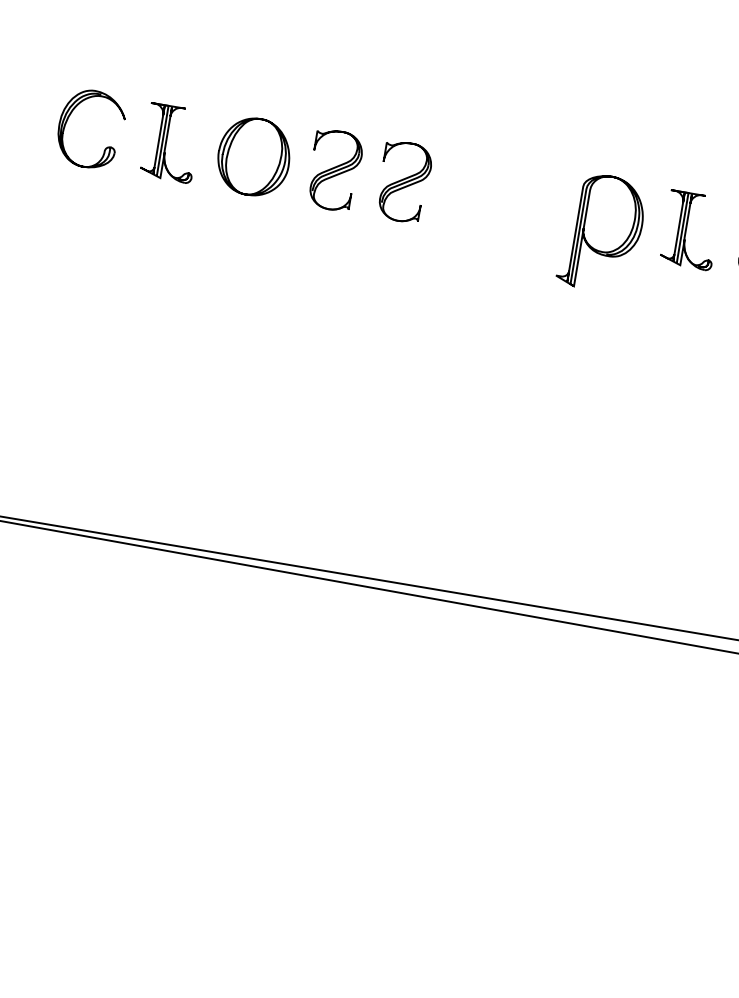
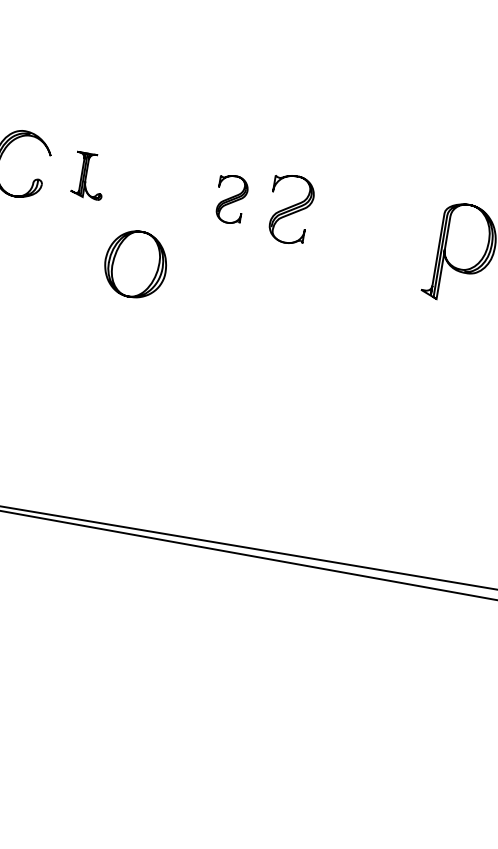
part: (166, 142) -> (86, 175), size x0.7
curve: (230, 148) -> (115, 257), moved
part: (335, 170) -> (231, 199), size x0.7

